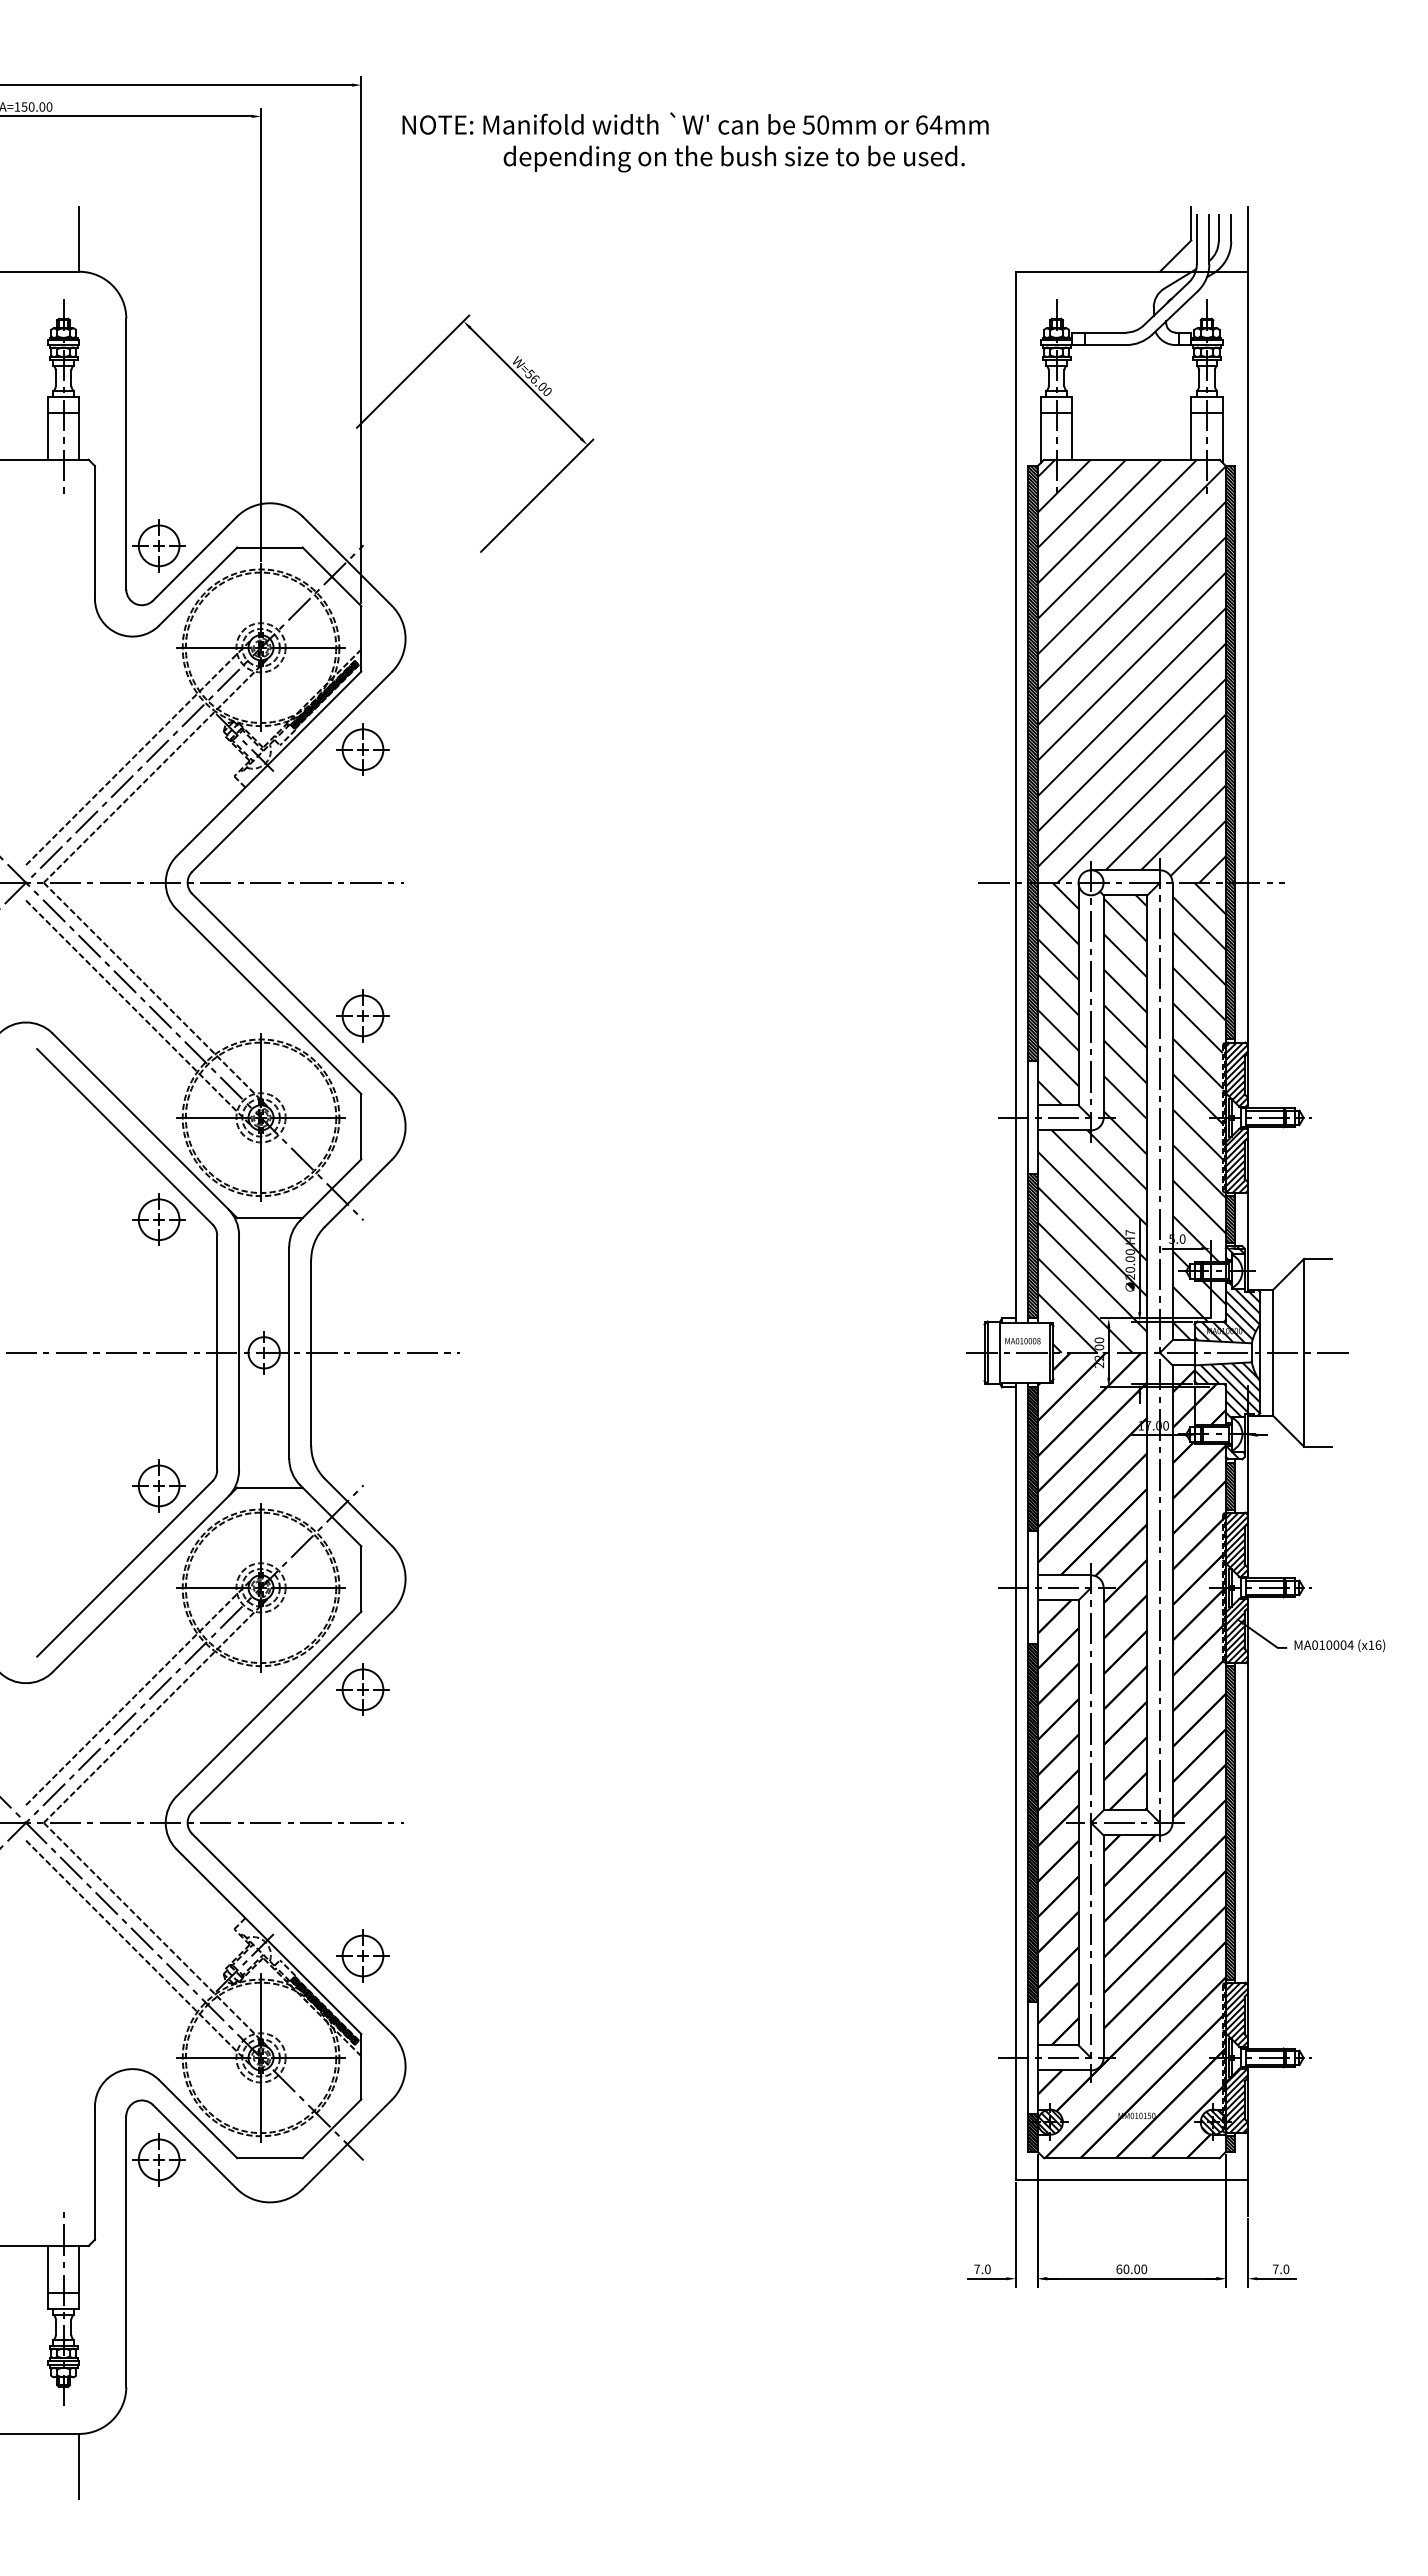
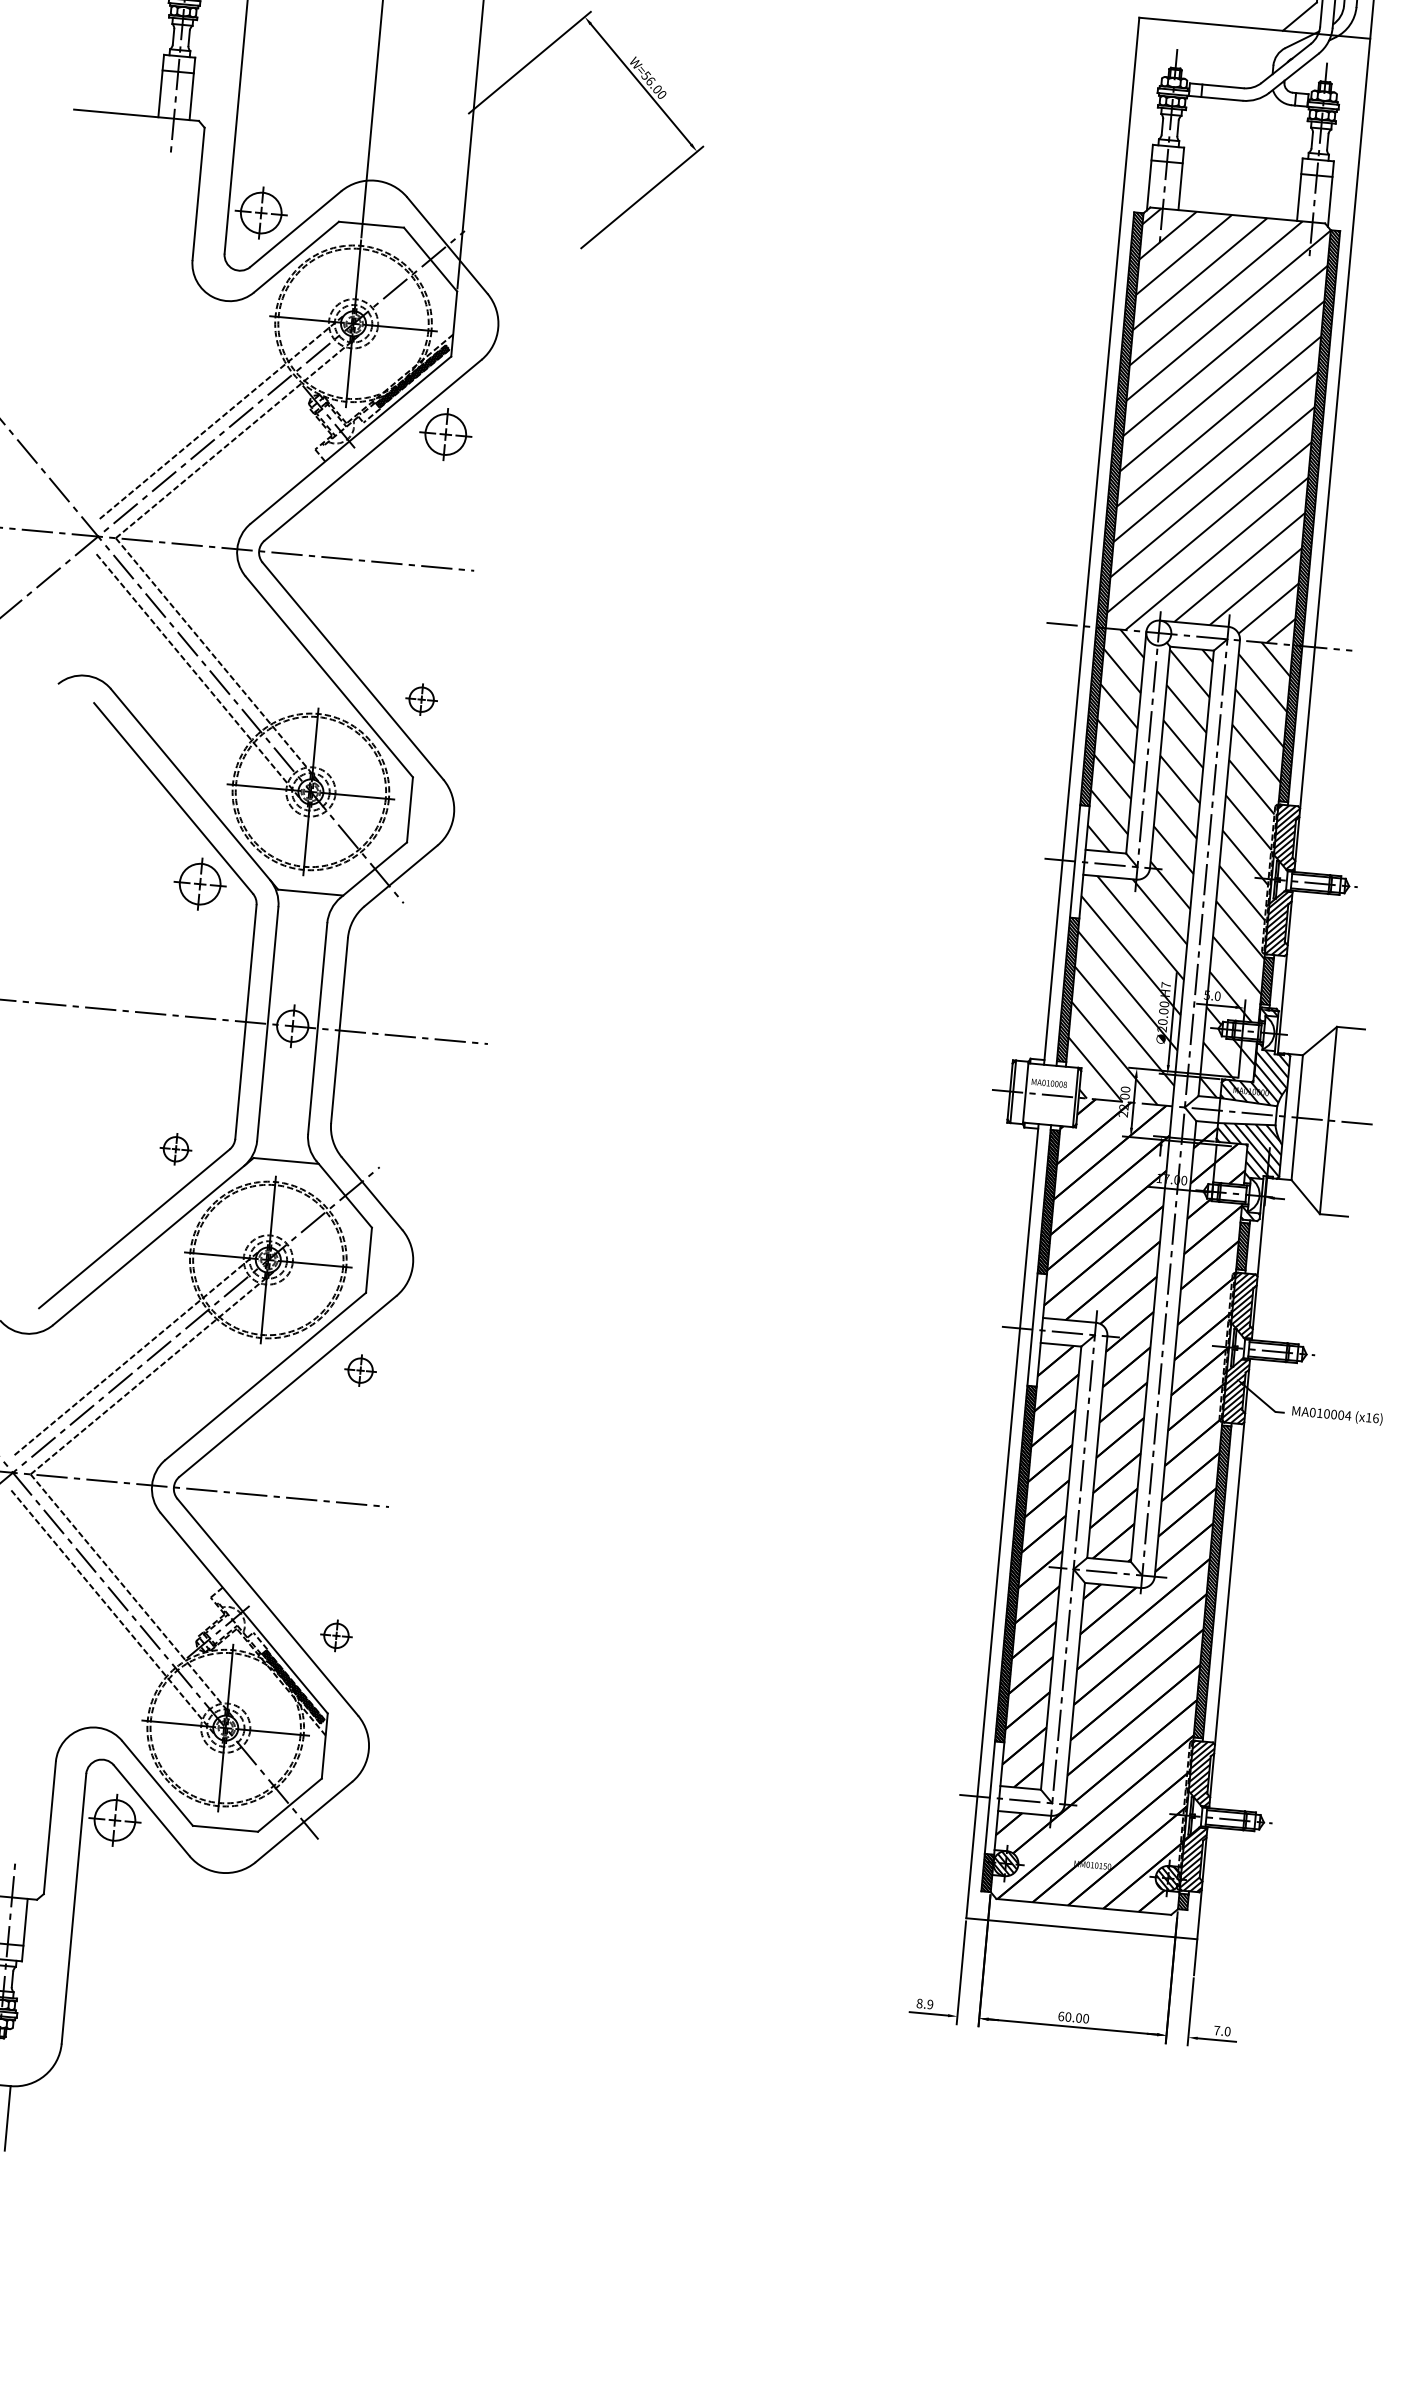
part: (362, 1015) -> (421, 699), size x0.6
part: (158, 1485) -> (175, 1148), size x0.6
part: (362, 1689) -> (360, 1370), size x0.6
part: (362, 1955) -> (336, 1635), size x0.6
text: (982, 2269) -> (925, 2004), 7.0 -> 8.9

